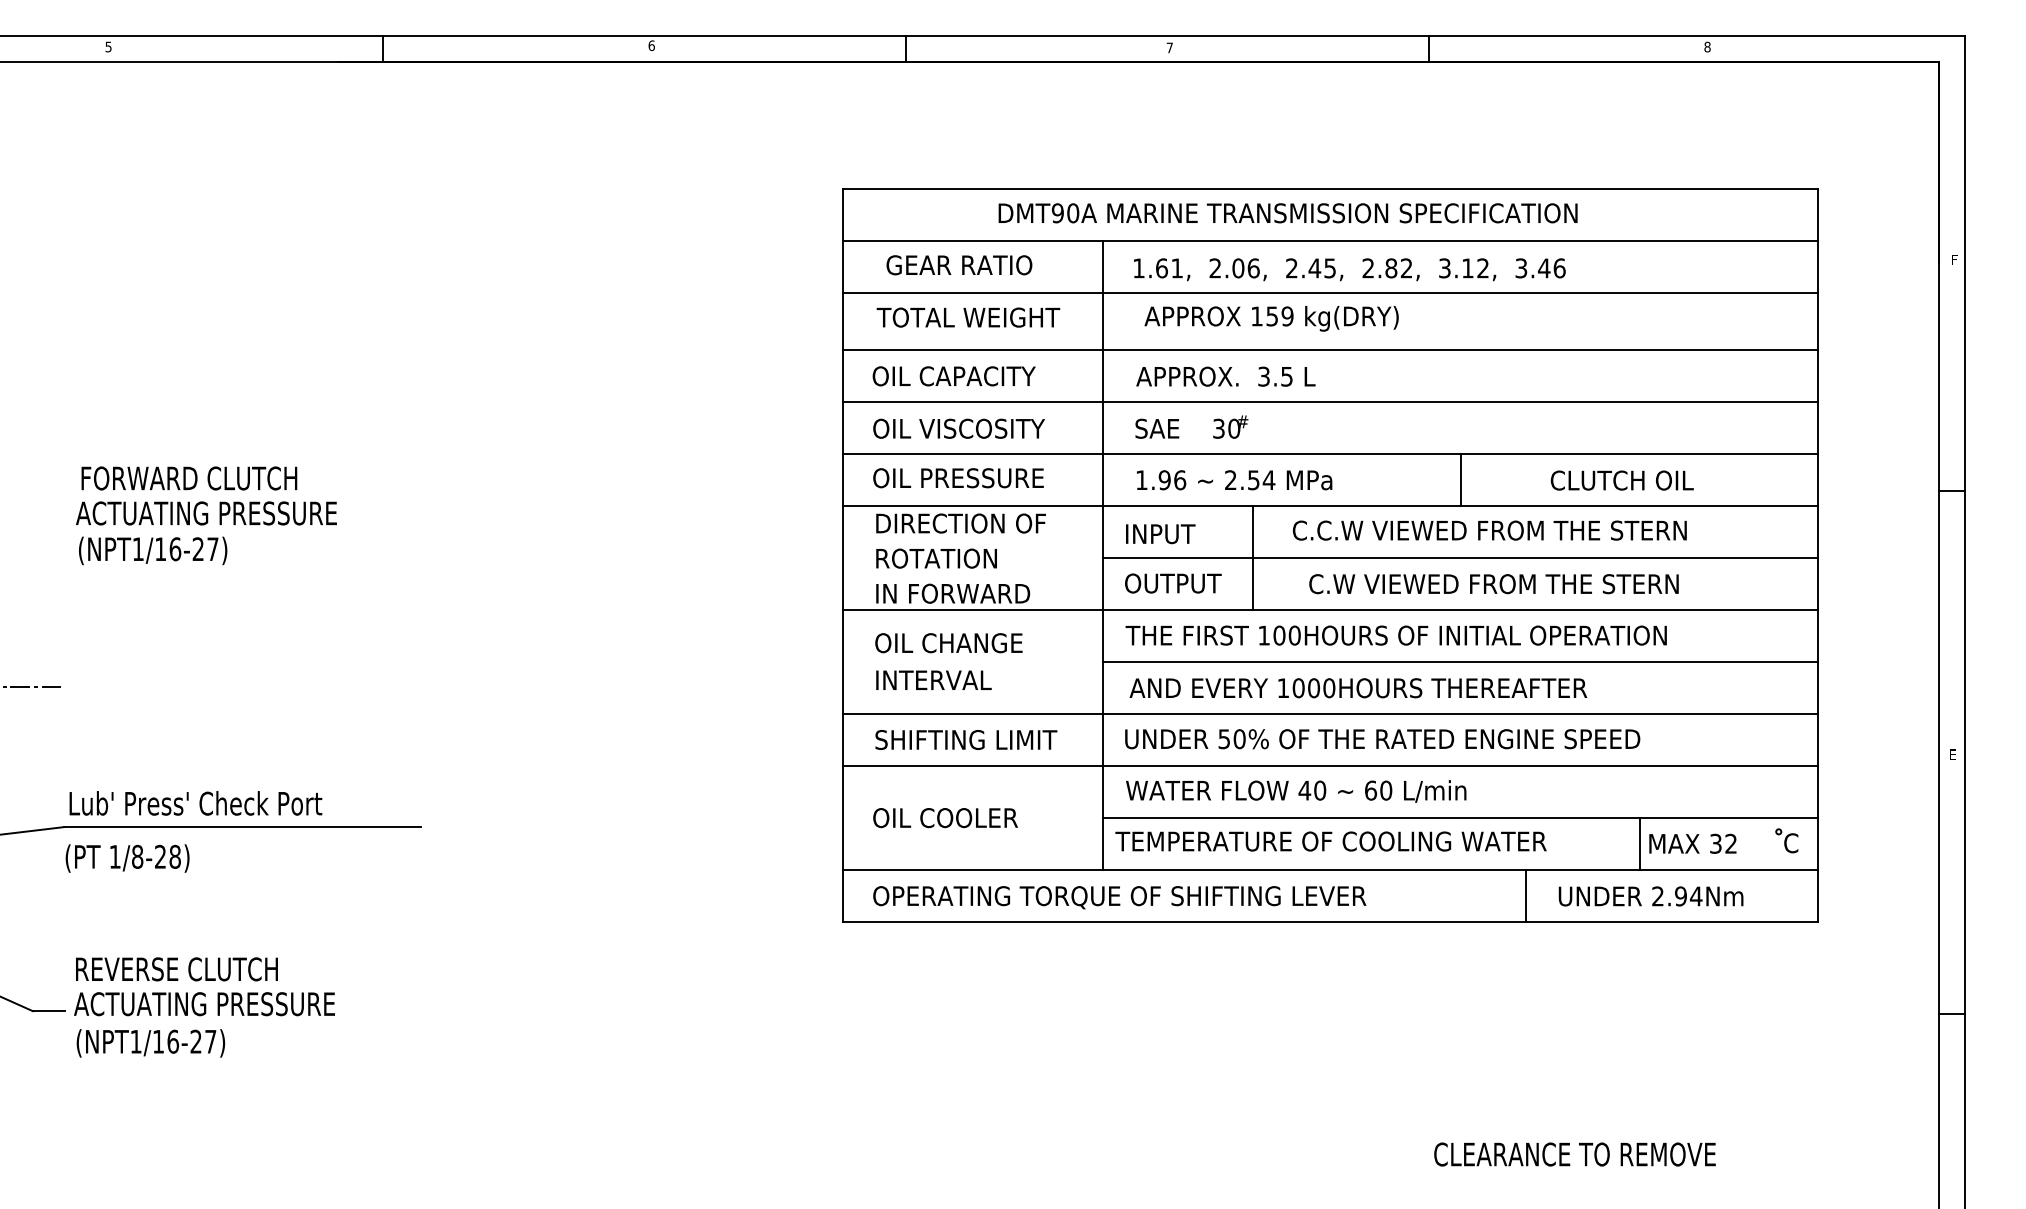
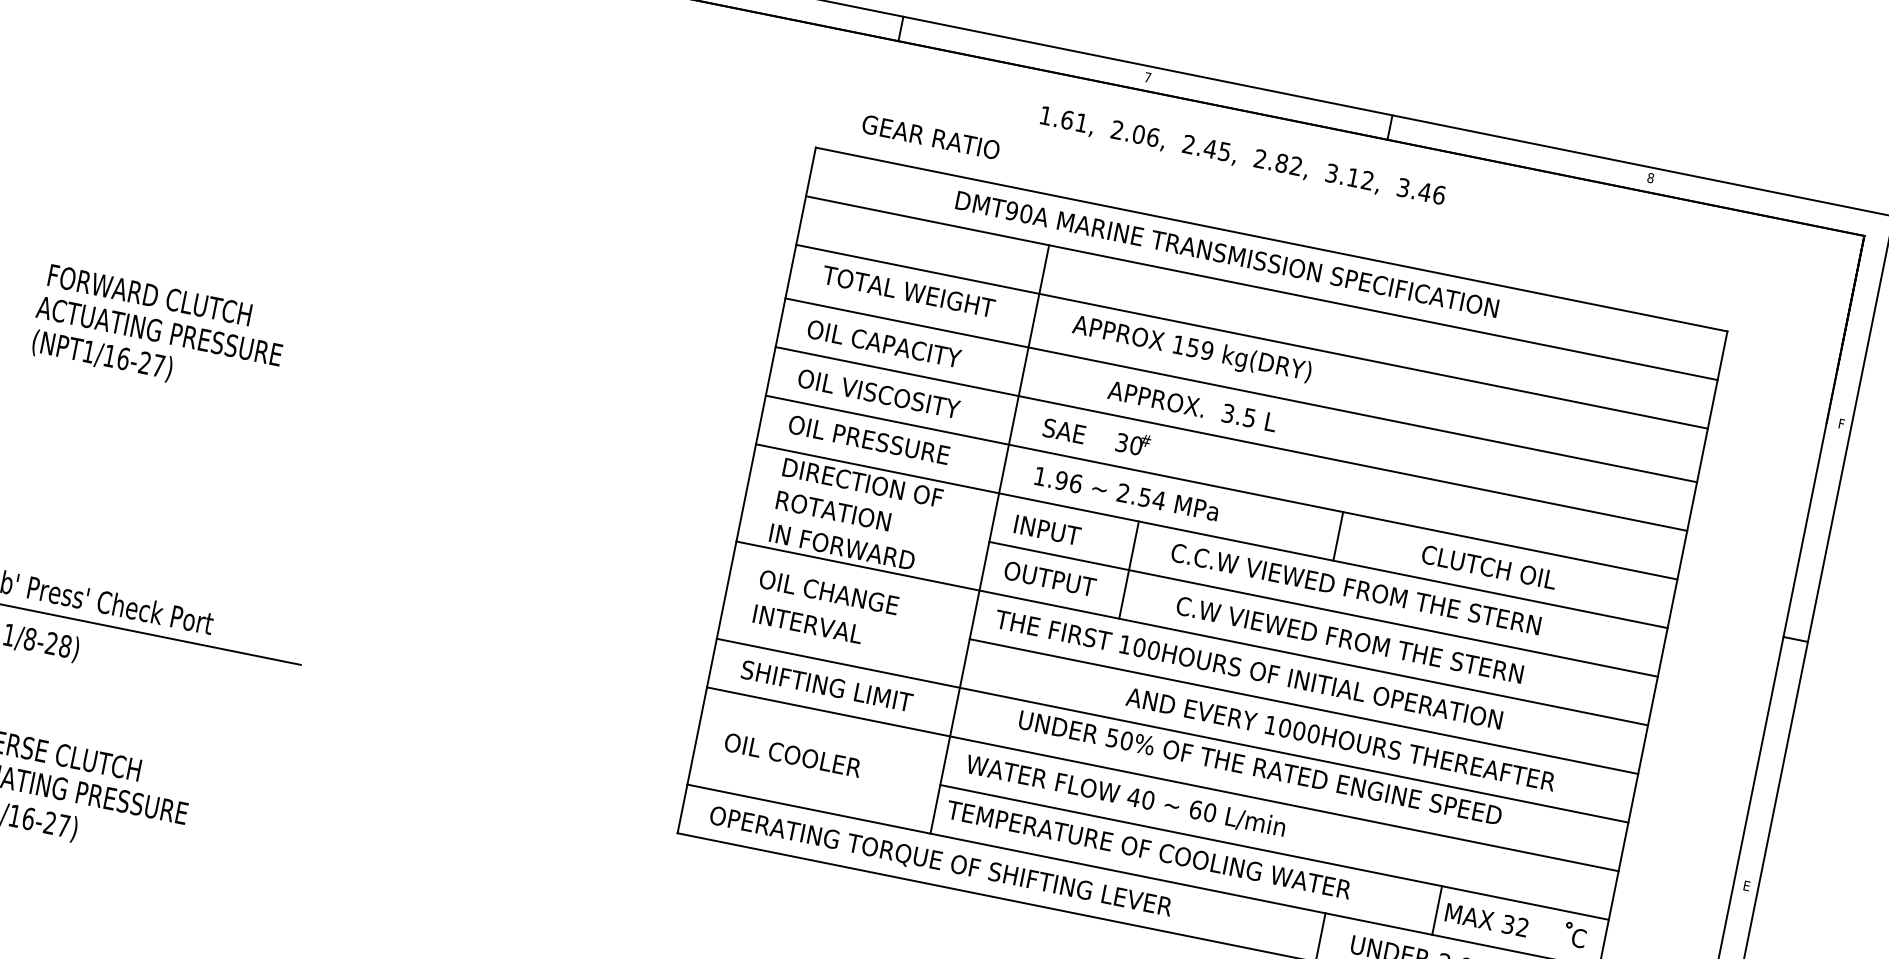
text: (959, 265) -> (931, 137), moved
text: (1349, 269) -> (1242, 156), moved
text: (1225, 376) -> (1192, 406), moved
text: (1358, 688) -> (1340, 739), moved
text: (1382, 739) -> (1260, 768), moved

